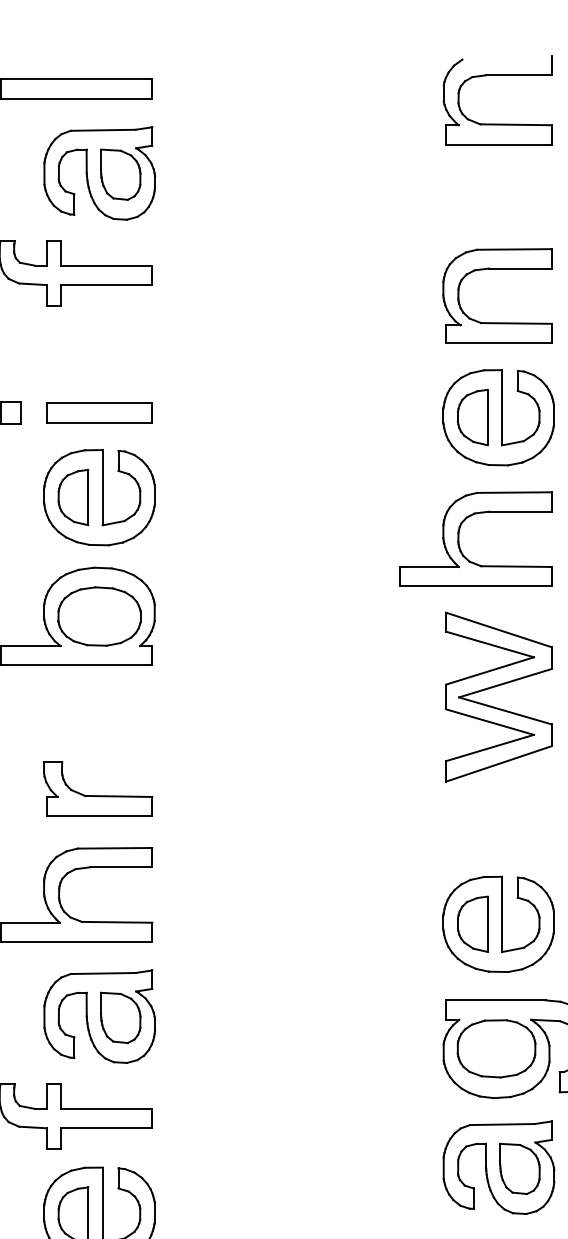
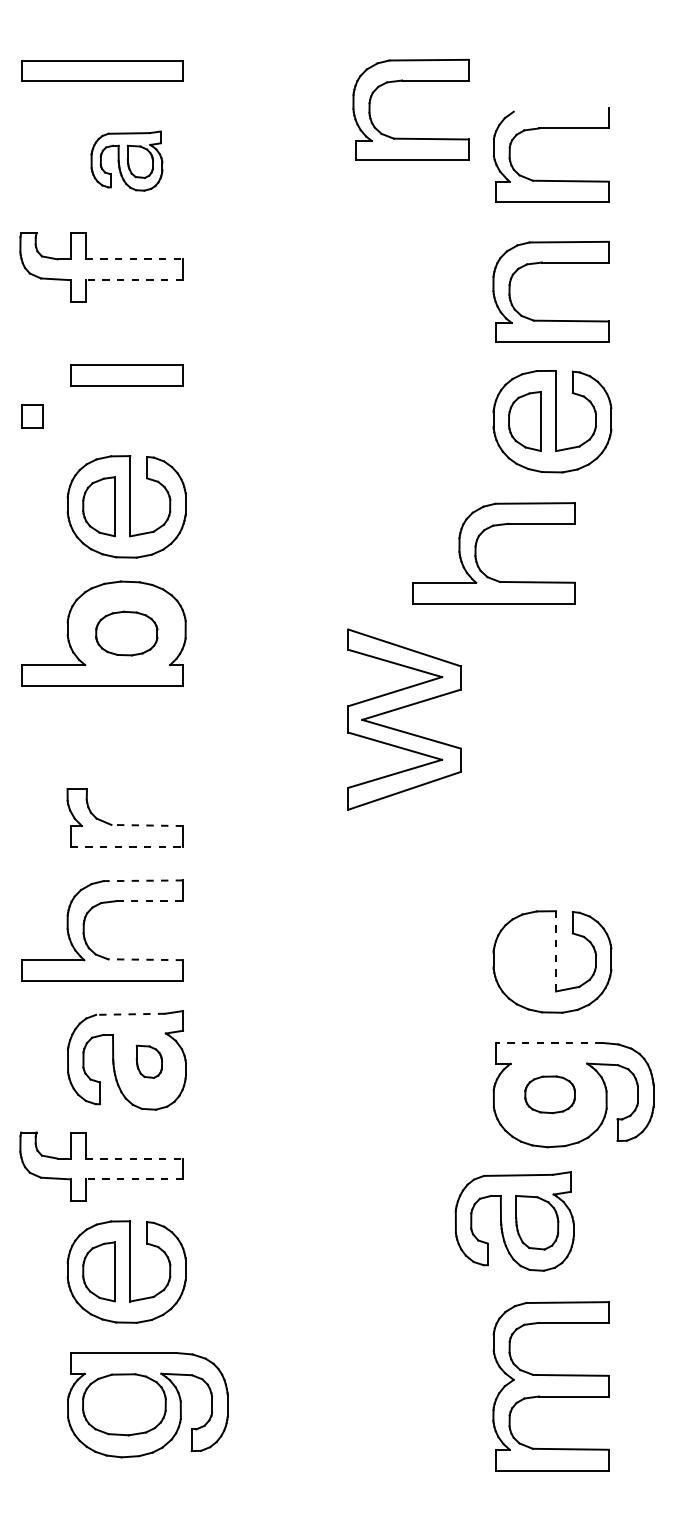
part: (496, 75) -> (550, 128), moved
part: (365, 98) -> (410, 81), added
part: (99, 172) -> (126, 160), size x0.6
line: (106, 265) -> (134, 259), solid -> dashed
line: (106, 285) -> (134, 280), solid -> dashed
part: (99, 412) -> (126, 375), moved
part: (459, 539) -> (476, 553), moved
part: (99, 616) -> (126, 633), size x0.7
part: (494, 687) -> (400, 709), moved
line: (118, 796) -> (147, 825), solid -> dashed
line: (100, 816) -> (127, 846), solid -> dashed
line: (115, 848) -> (143, 880), solid -> dashed
line: (121, 867) -> (150, 901), solid -> dashed
line: (502, 913) -> (556, 950), solid -> dashed
line: (117, 922) -> (145, 959), solid -> dashed
part: (472, 923) -> (524, 961), removed
line: (102, 973) -> (130, 1014), solid -> dashed
line: (495, 999) -> (549, 1042), solid -> dashed
part: (120, 1017) -> (149, 1061), size x0.6
part: (495, 1048) -> (549, 1094), size x0.6
line: (106, 1108) -> (134, 1158), solid -> dashed
line: (106, 1128) -> (134, 1179), solid -> dashed
part: (498, 1167) -> (514, 1221), moved

